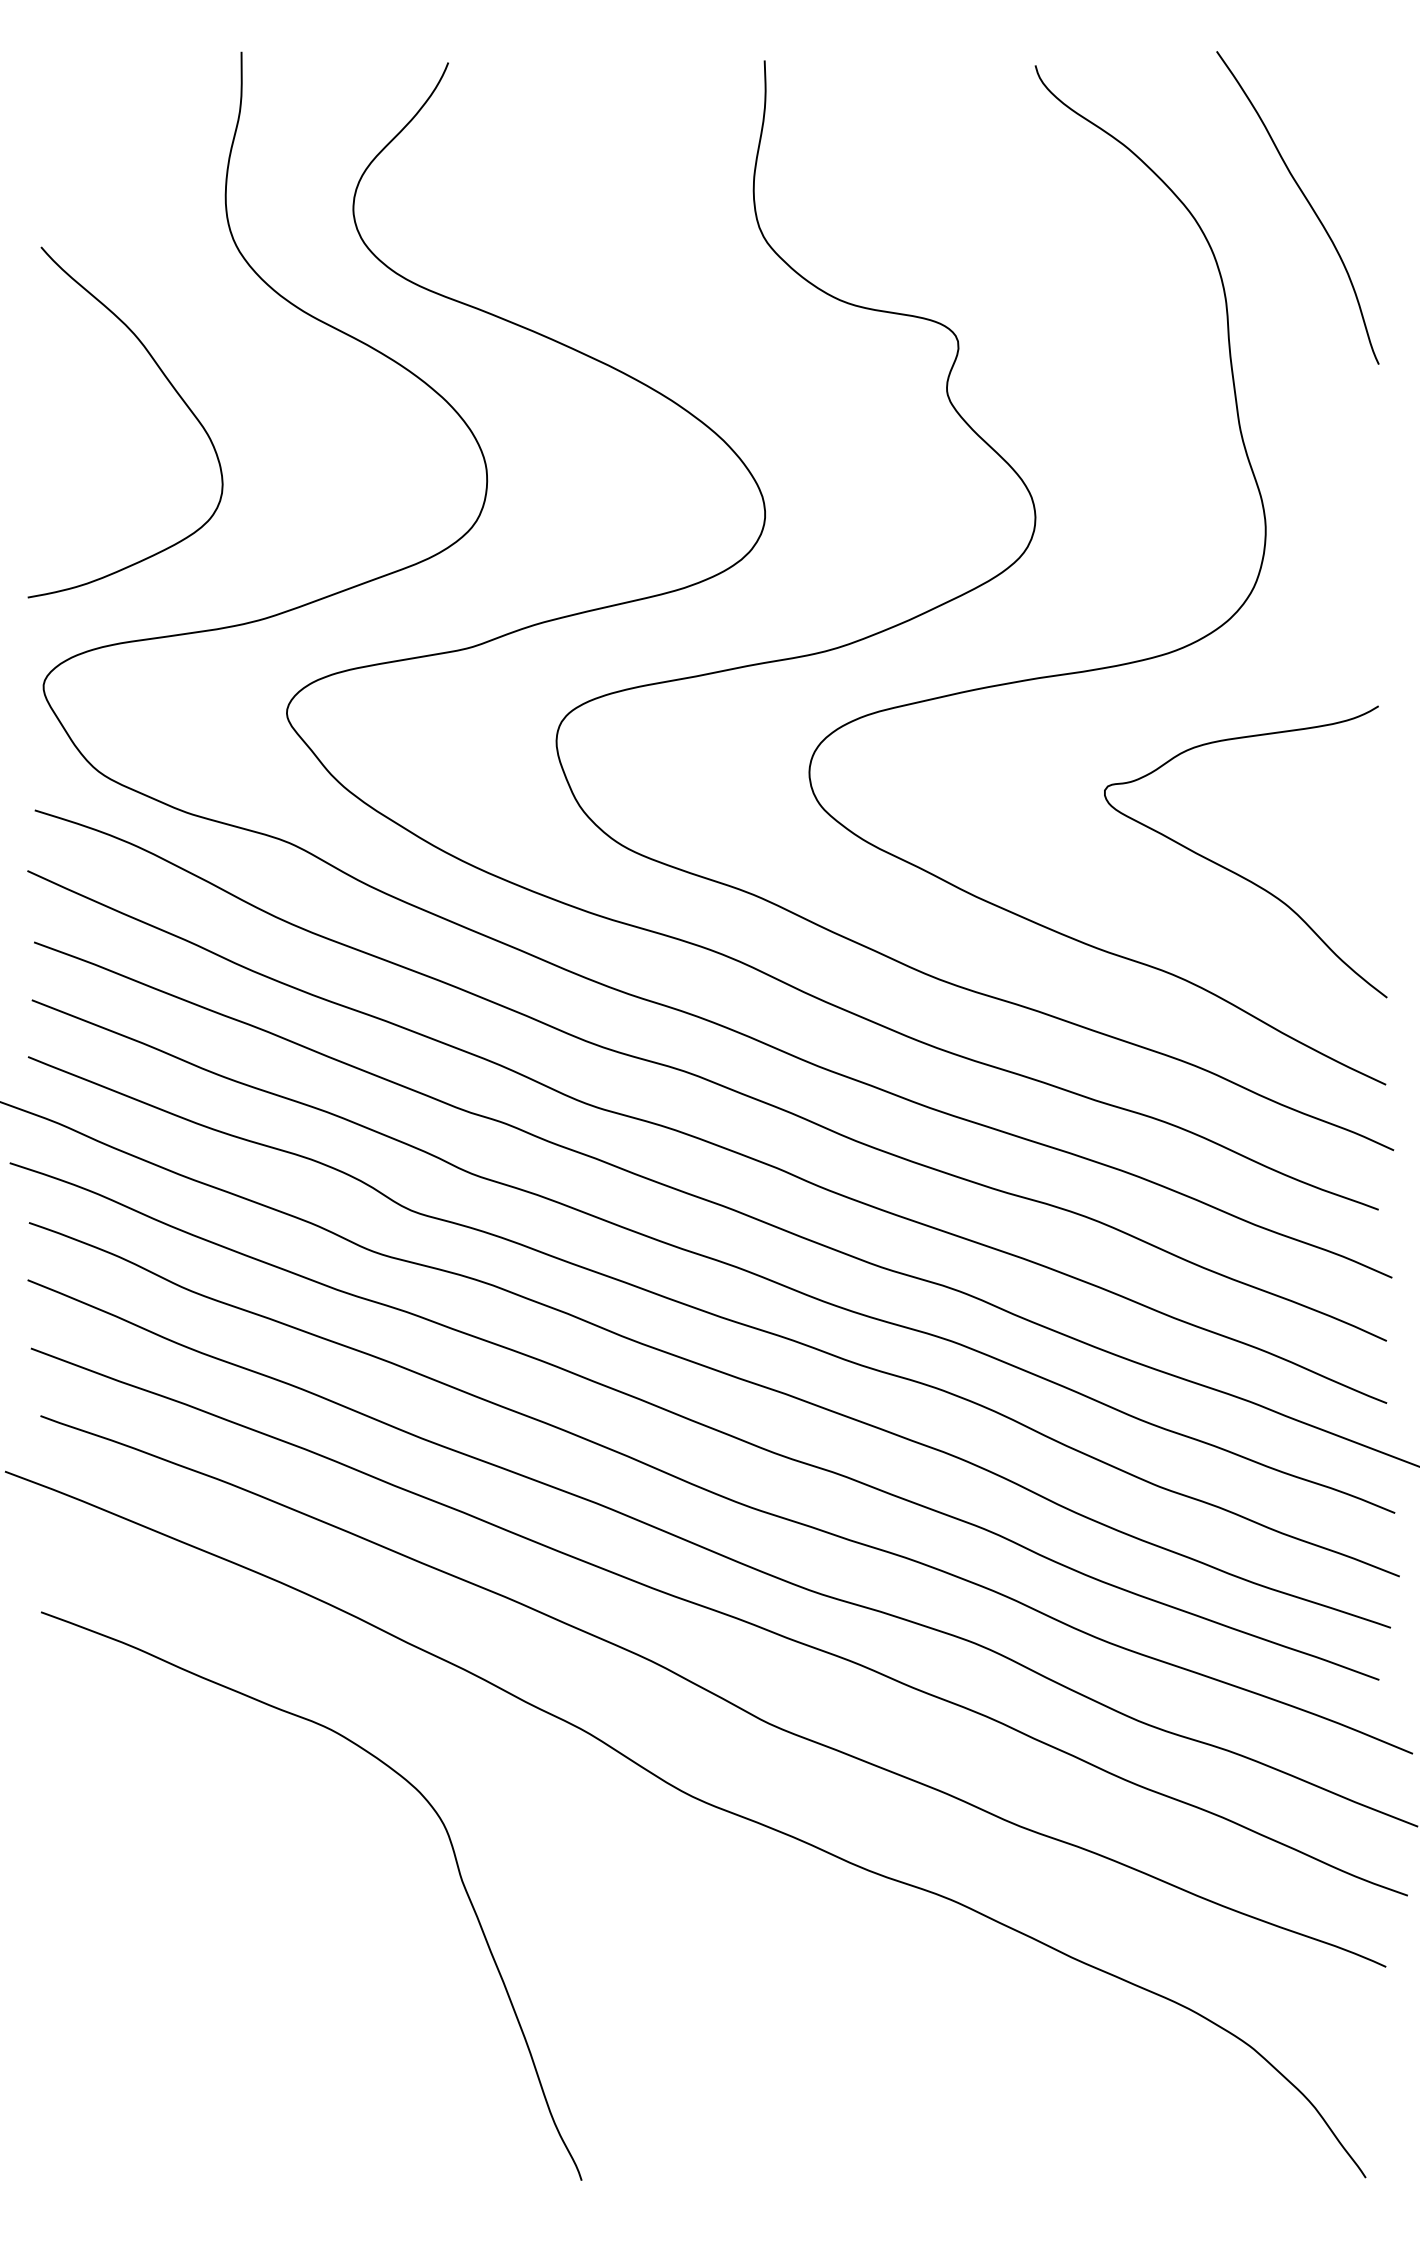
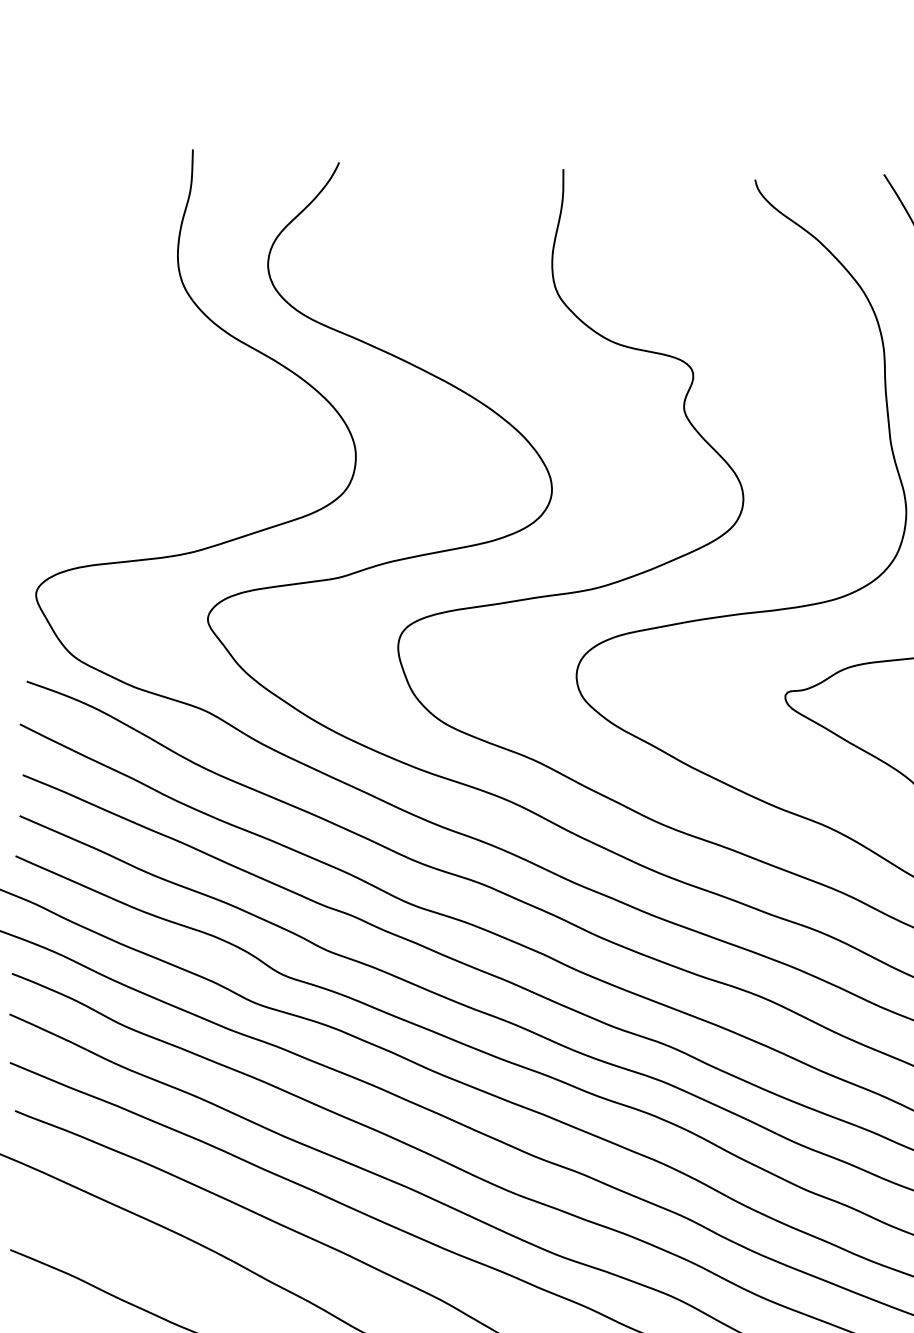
curve: (171, 386) -> (134, 384), removed

